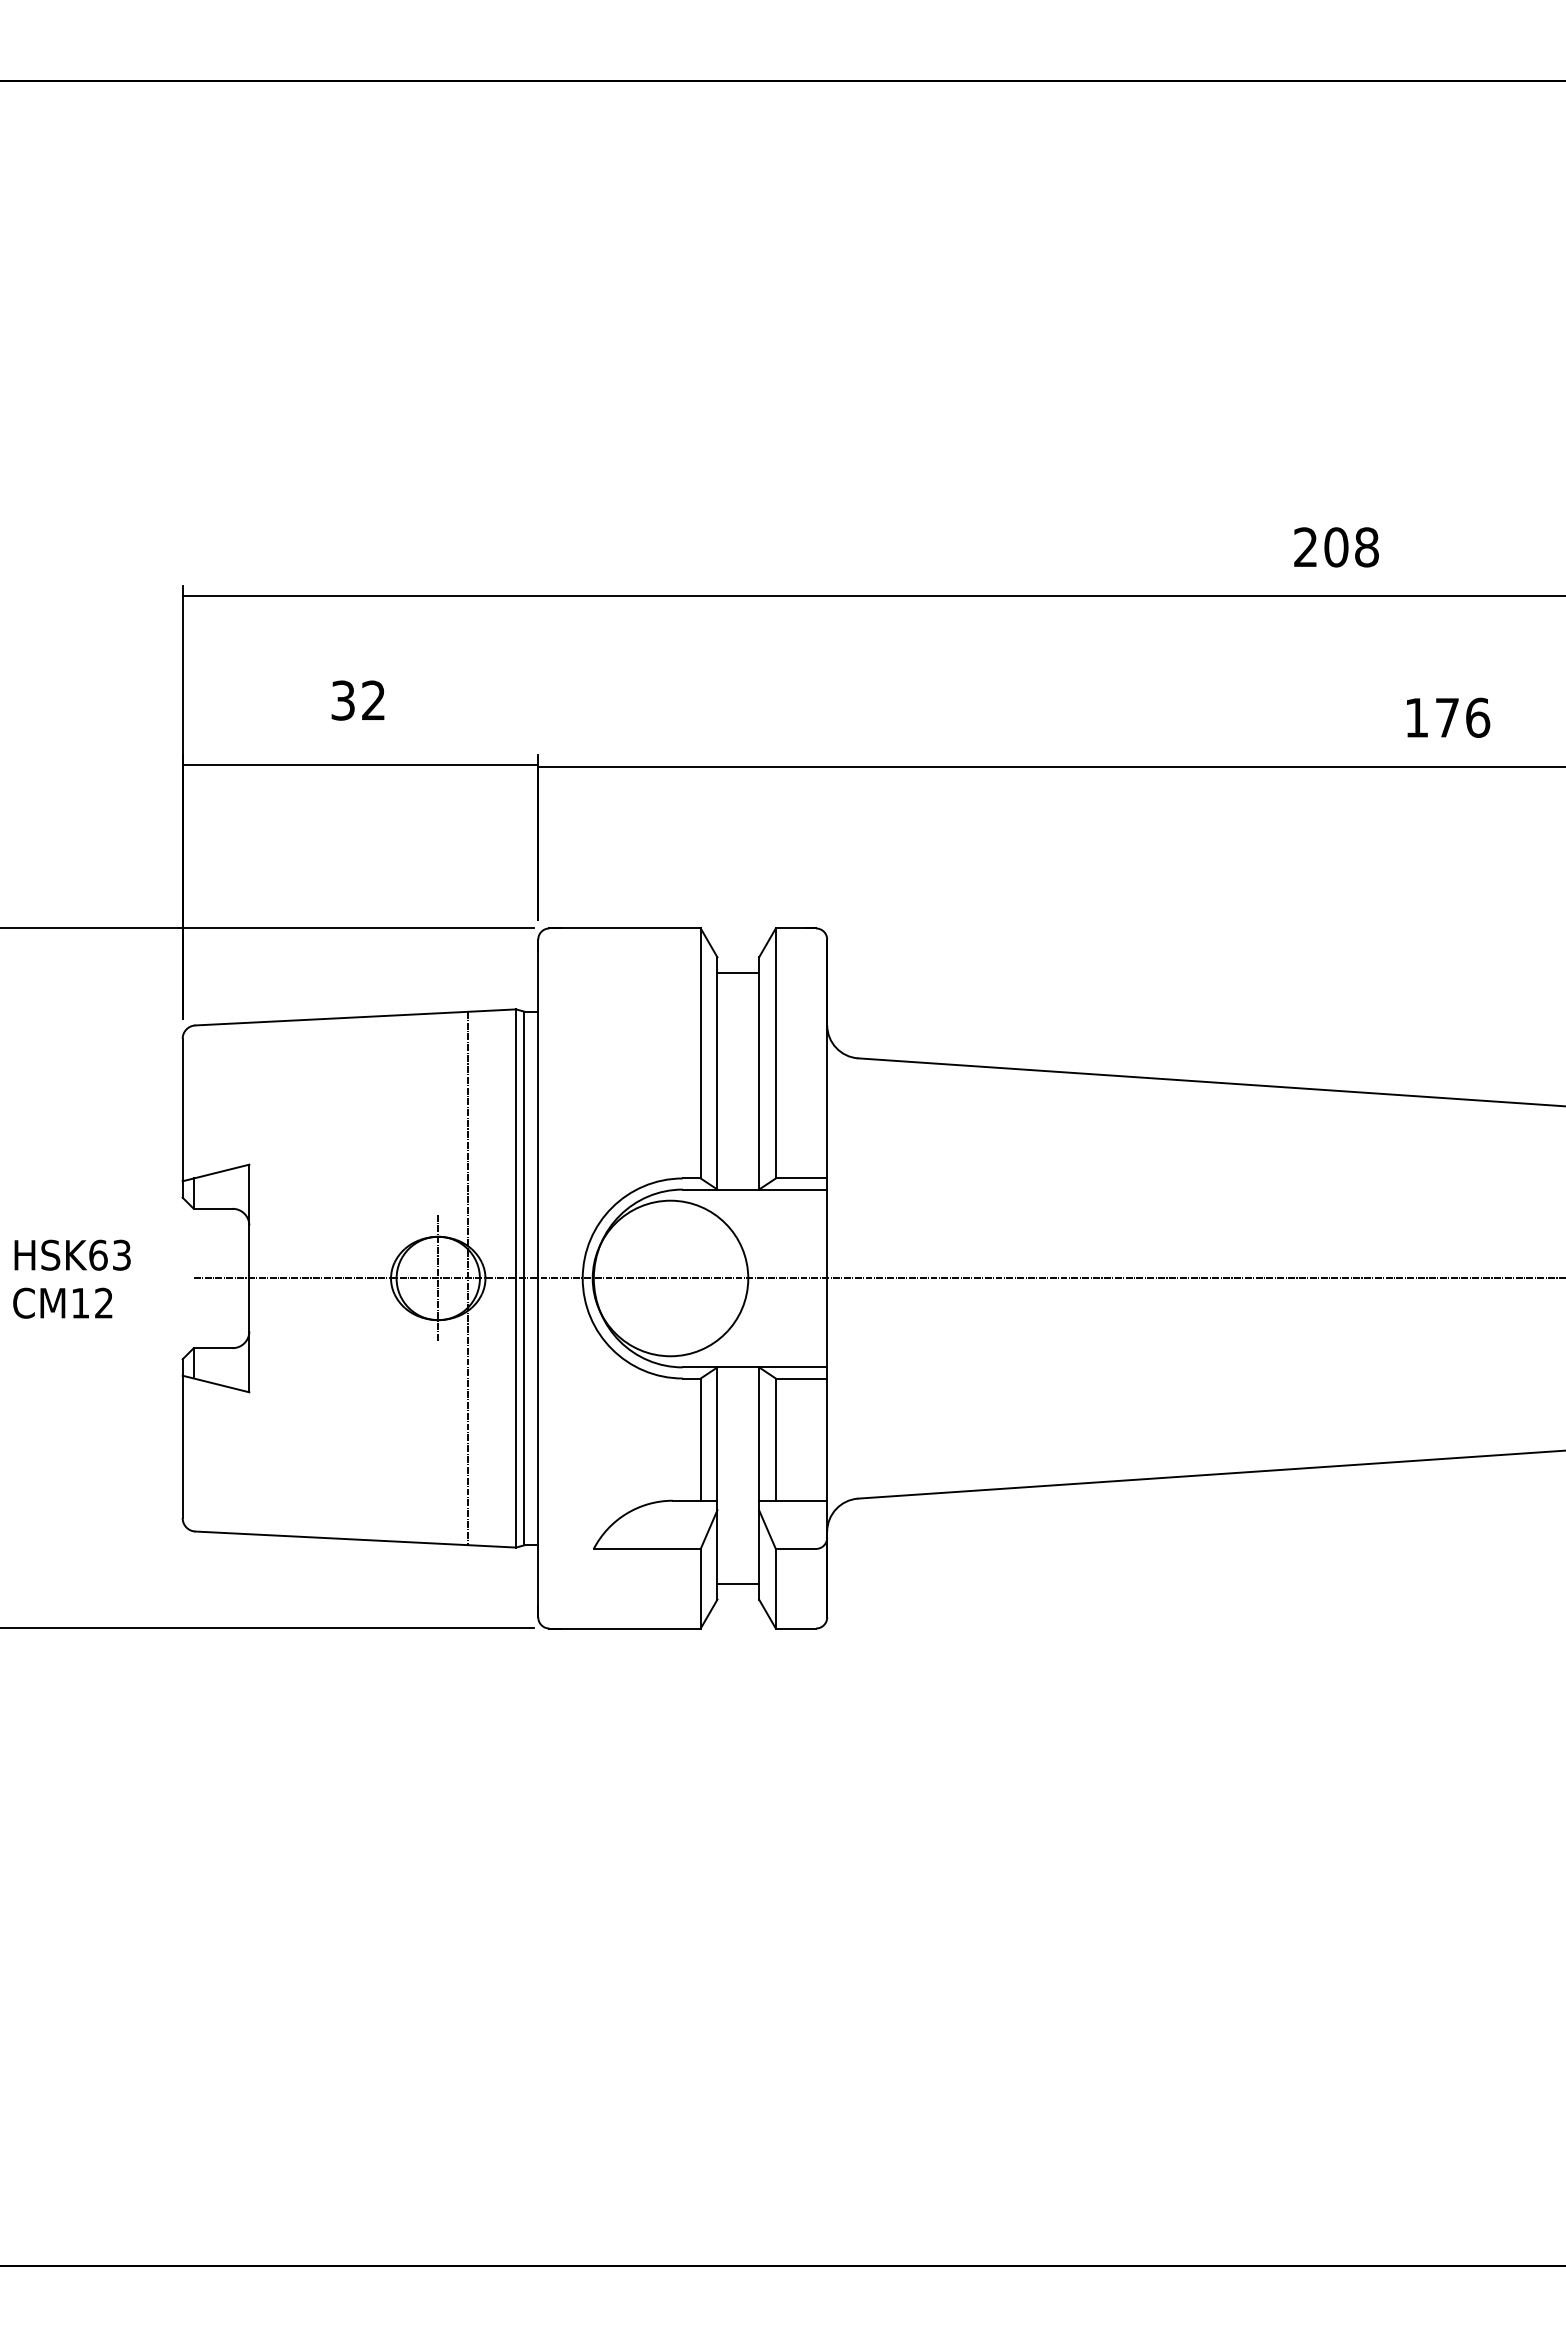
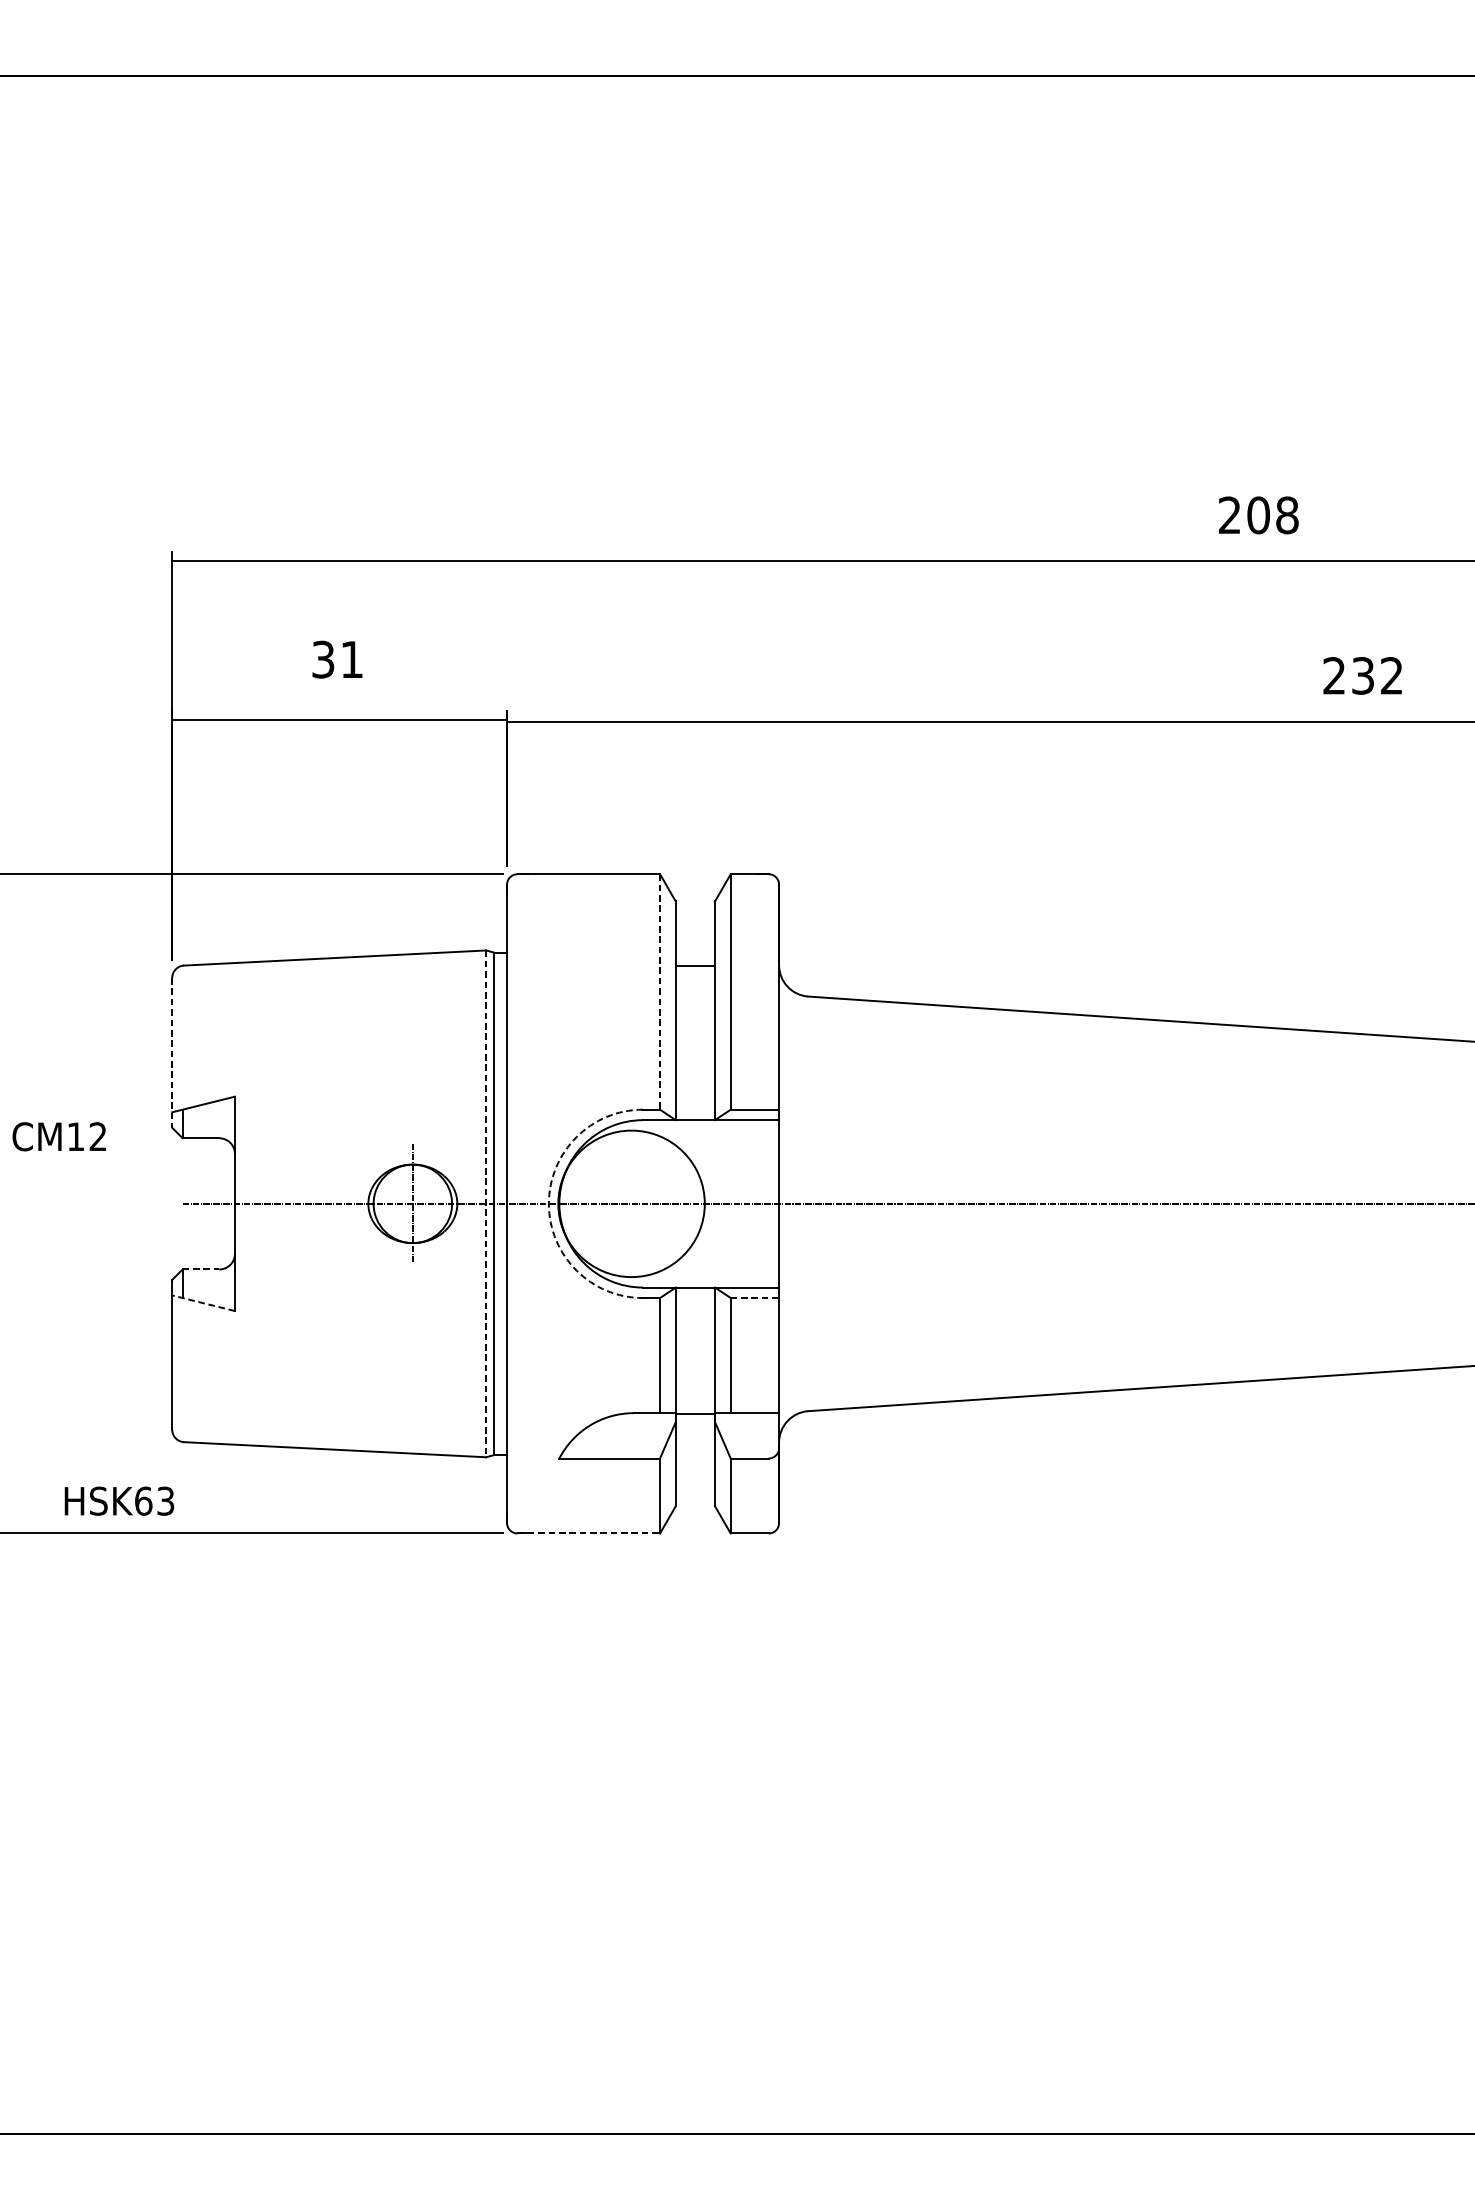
text: (373, 699) -> (351, 658), 32 -> 31
text: (1447, 717) -> (1363, 675), 176 -> 232
line: (738, 972) -> (695, 965), moved
line: (700, 1053) -> (659, 991), solid -> dashed
line: (182, 1118) -> (172, 1053), solid -> dashed
text: (72, 1254) -> (119, 1500), moved
line: (468, 1278) -> (441, 1203), removed
line: (516, 1278) -> (486, 1203), solid -> dashed
arc: (582, 1278) -> (548, 1203), solid -> dashed
text: (62, 1302) -> (59, 1136), moved
line: (213, 1348) -> (201, 1269), solid -> dashed
line: (801, 1378) -> (754, 1298), solid -> dashed
line: (215, 1383) -> (203, 1302), solid -> dashed
line: (738, 1584) -> (695, 1414), moved
line: (625, 1628) -> (589, 1533), solid -> dashed

